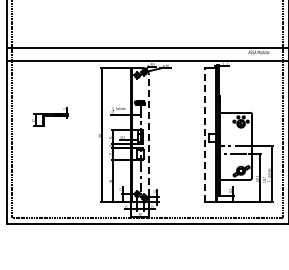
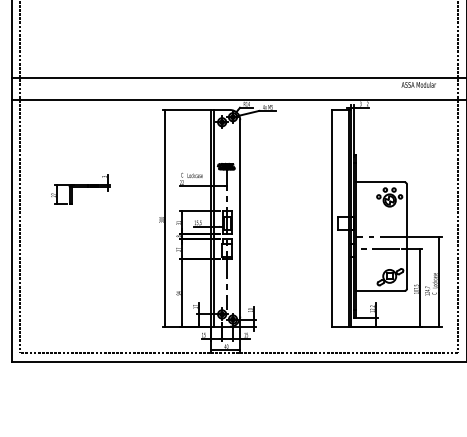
line: (148, 134) -> (239, 217), dashed -> solid
line: (205, 134) -> (332, 217), dashed -> solid

